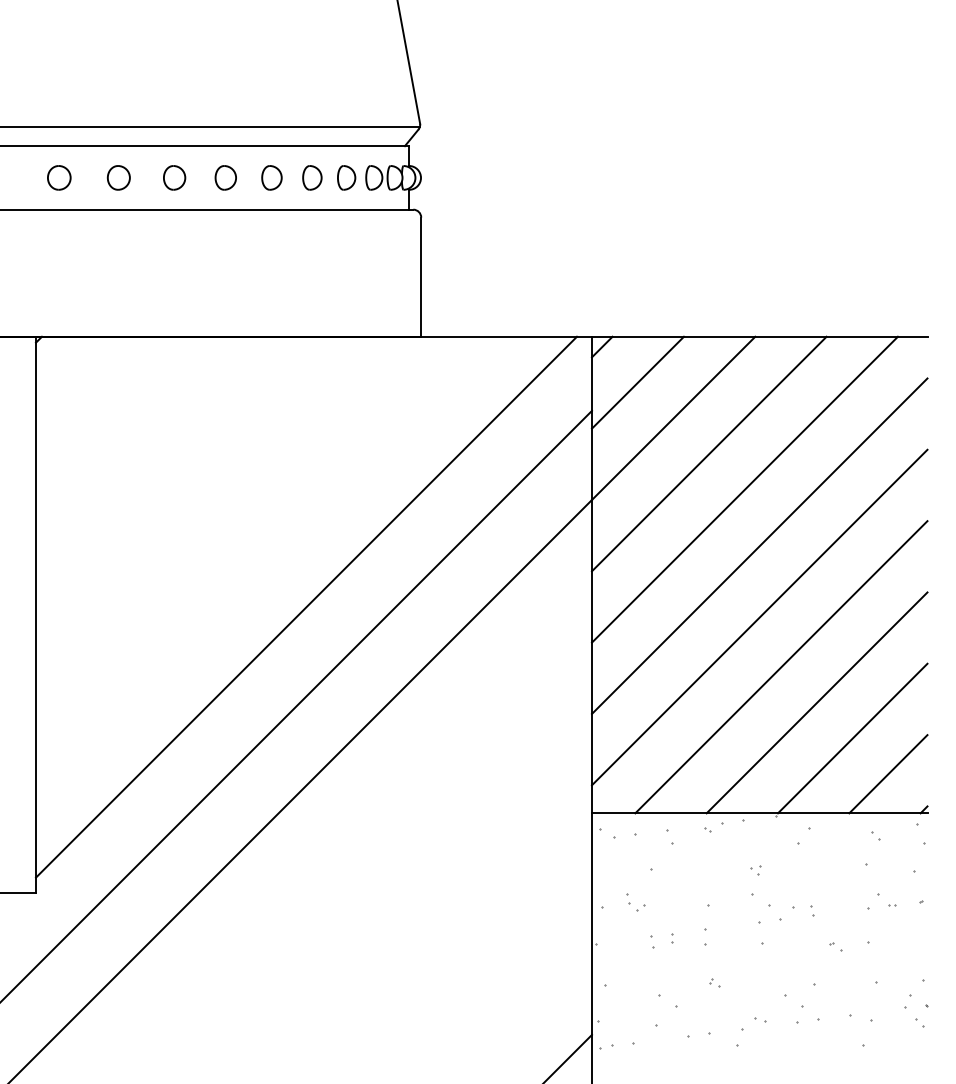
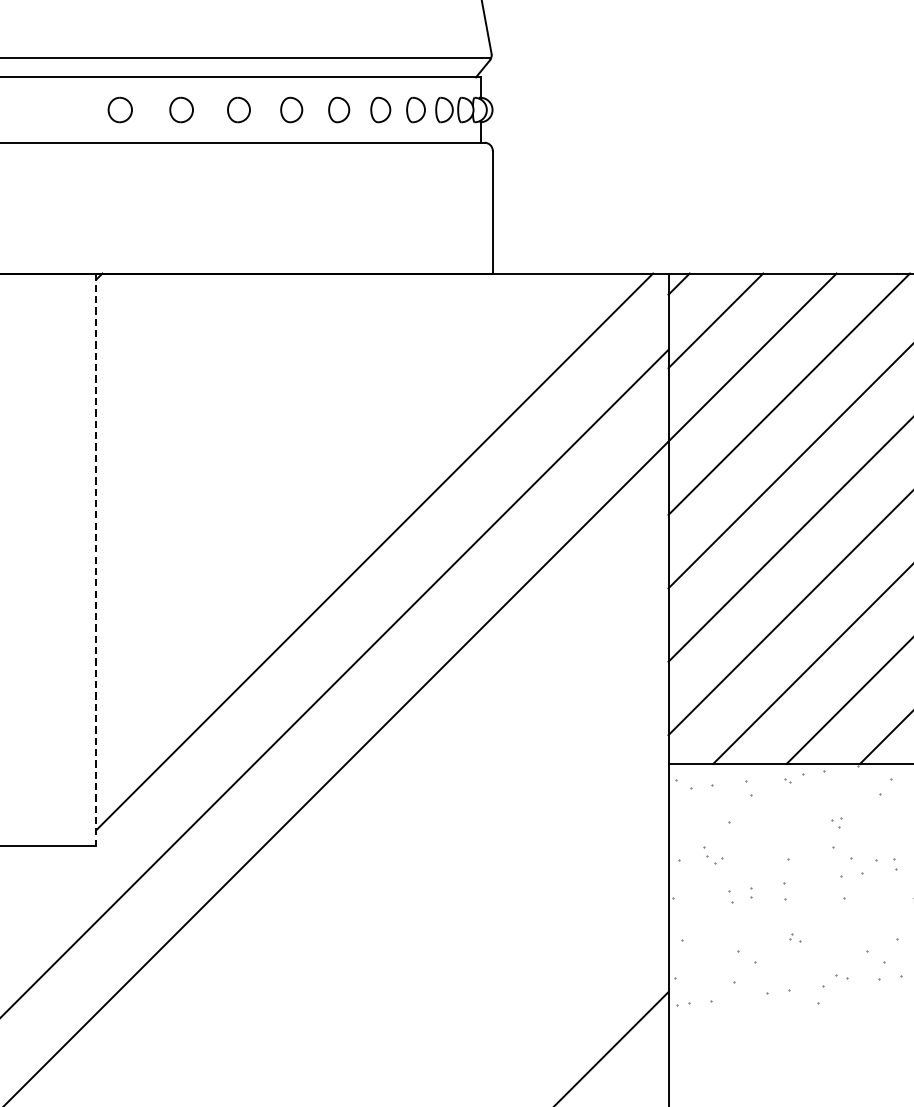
line: (36, 614) -> (96, 559), solid -> dashed

